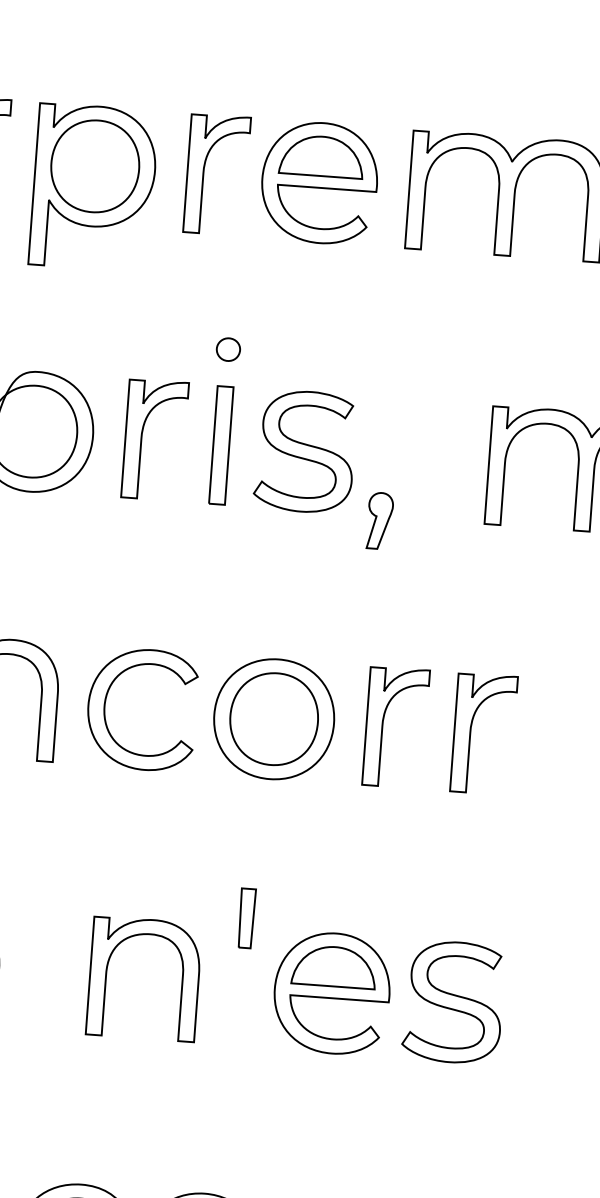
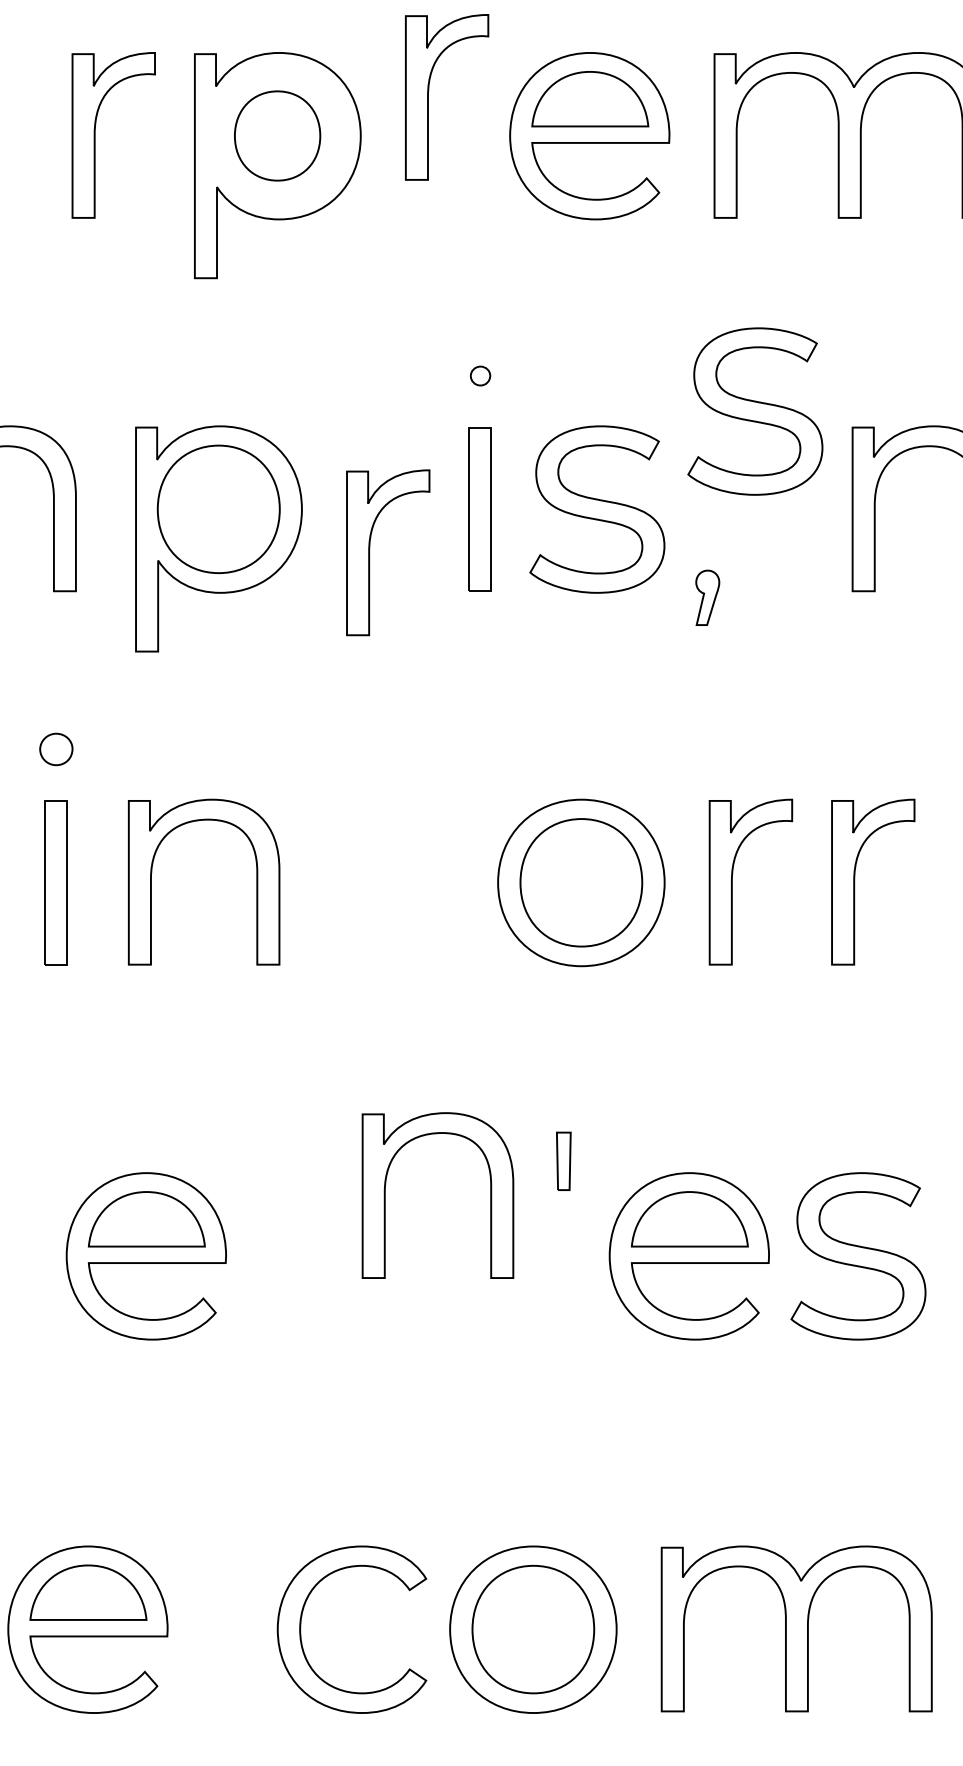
part: (95, 166) -> (277, 135), size x0.7
part: (203, 173) -> (428, 97), moved
part: (228, 349) -> (480, 375), size x0.6
part: (424, 389) -> (755, 411), added
part: (142, 438) -> (370, 551), moved
part: (379, 520) -> (707, 597), size x0.7
part: (105, 706) -> (346, 882), removed
part: (246, 918) -> (563, 1161), size x0.7
part: (106, 976) -> (385, 1195), moved

